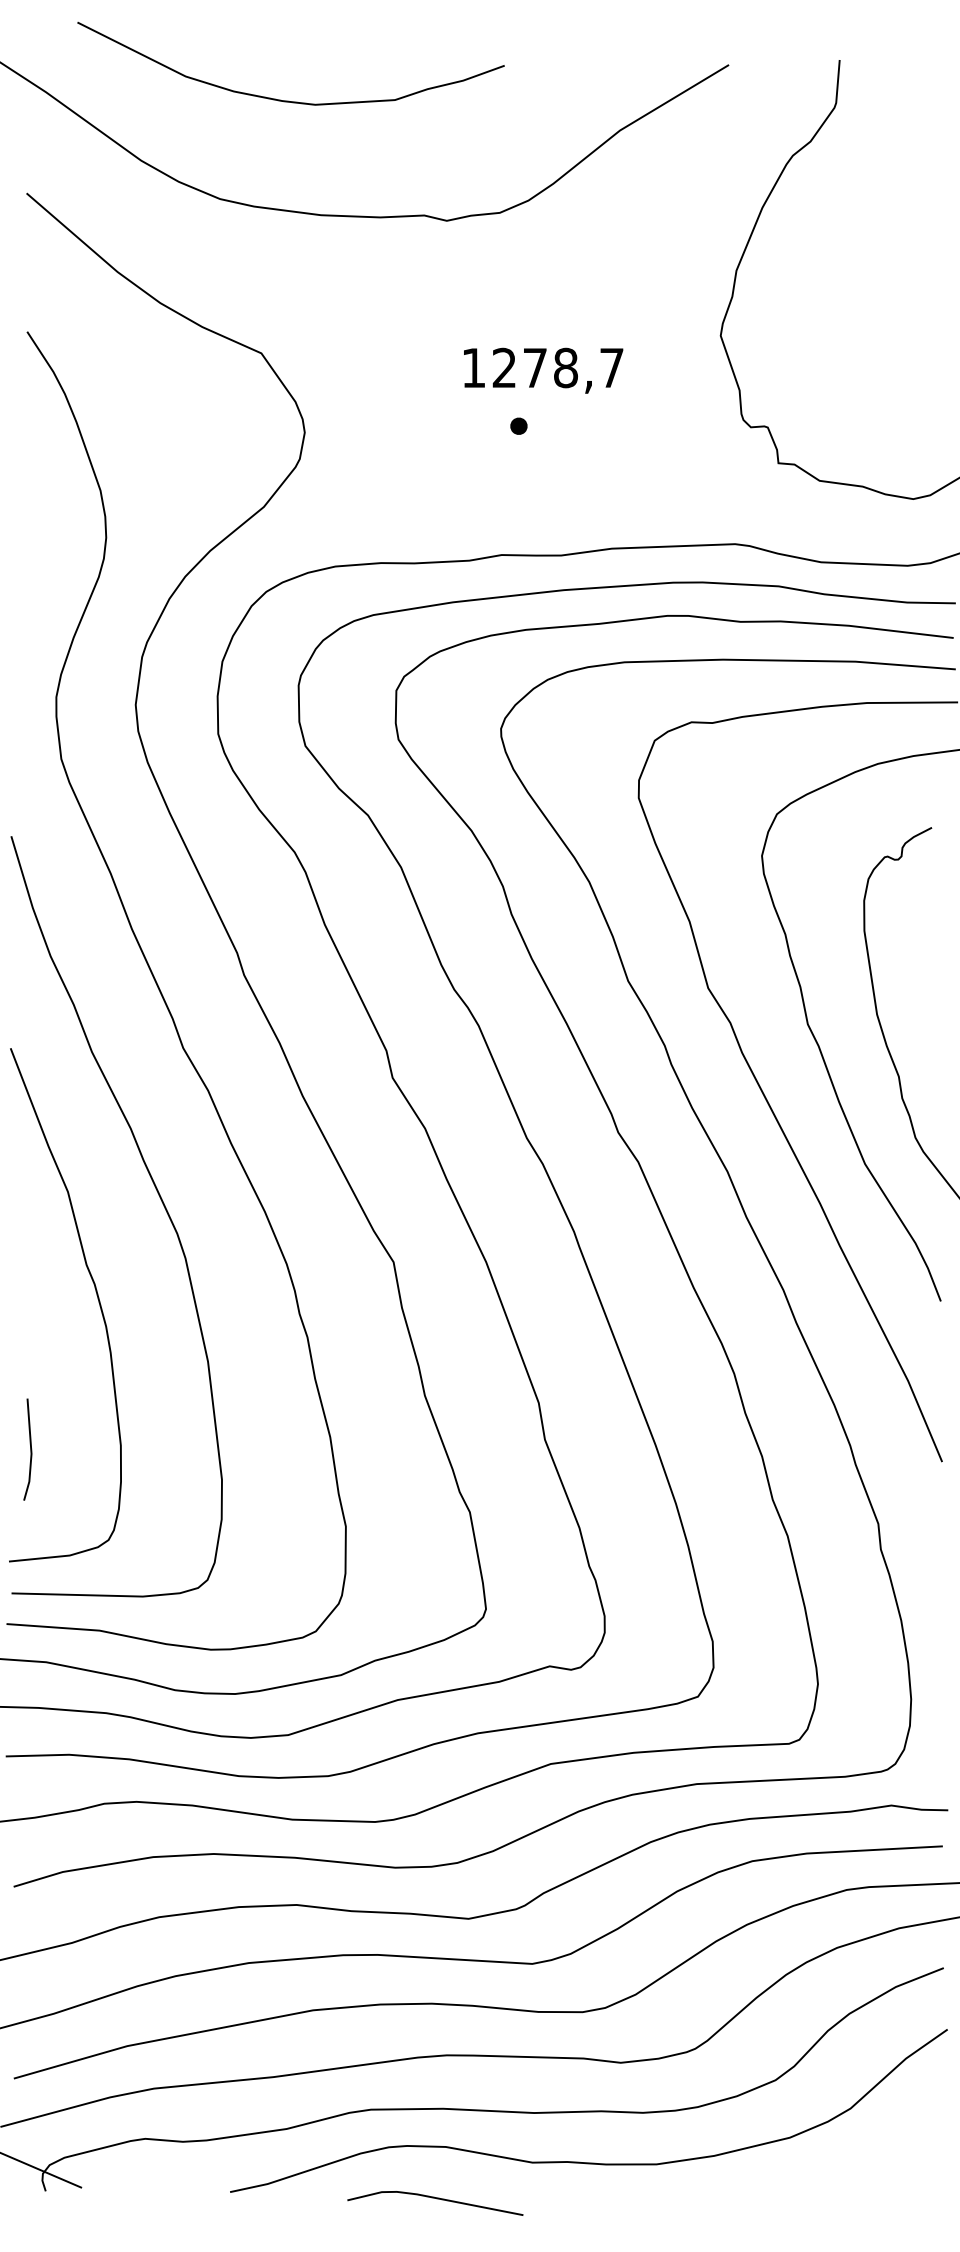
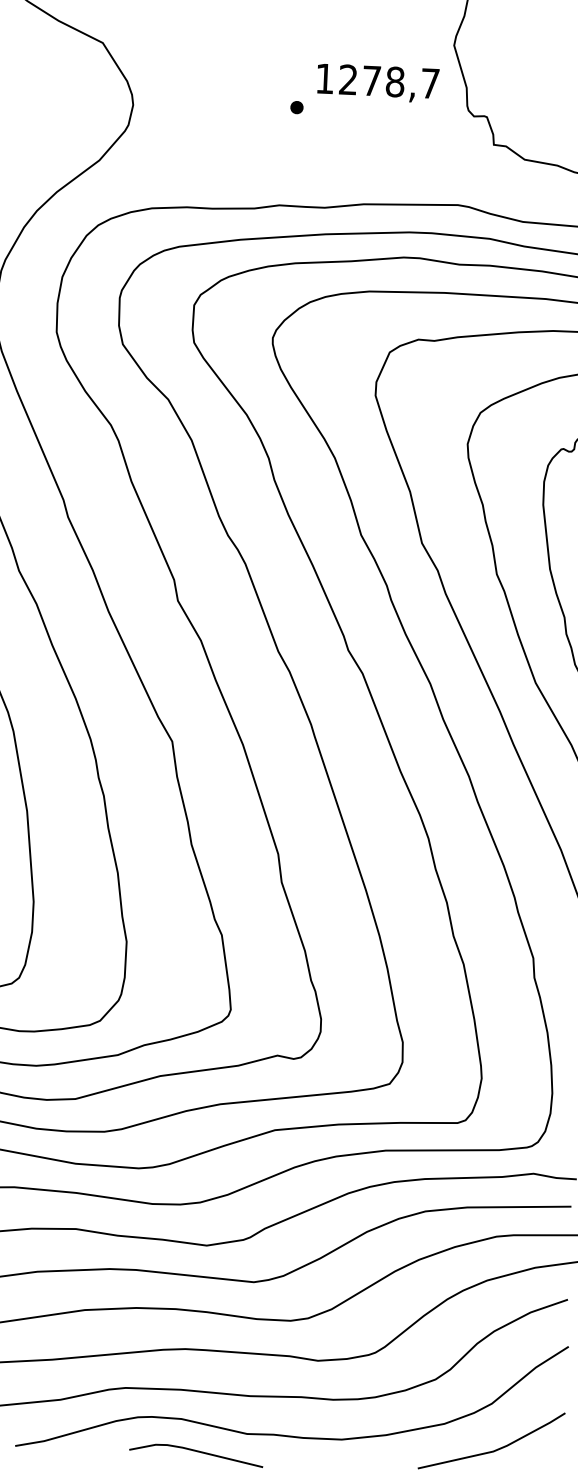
text: (543, 370) -> (378, 83), moved
line: (855, 2169) -> (493, 1450), added
line: (436, 2199) -> (197, 1452), moved

